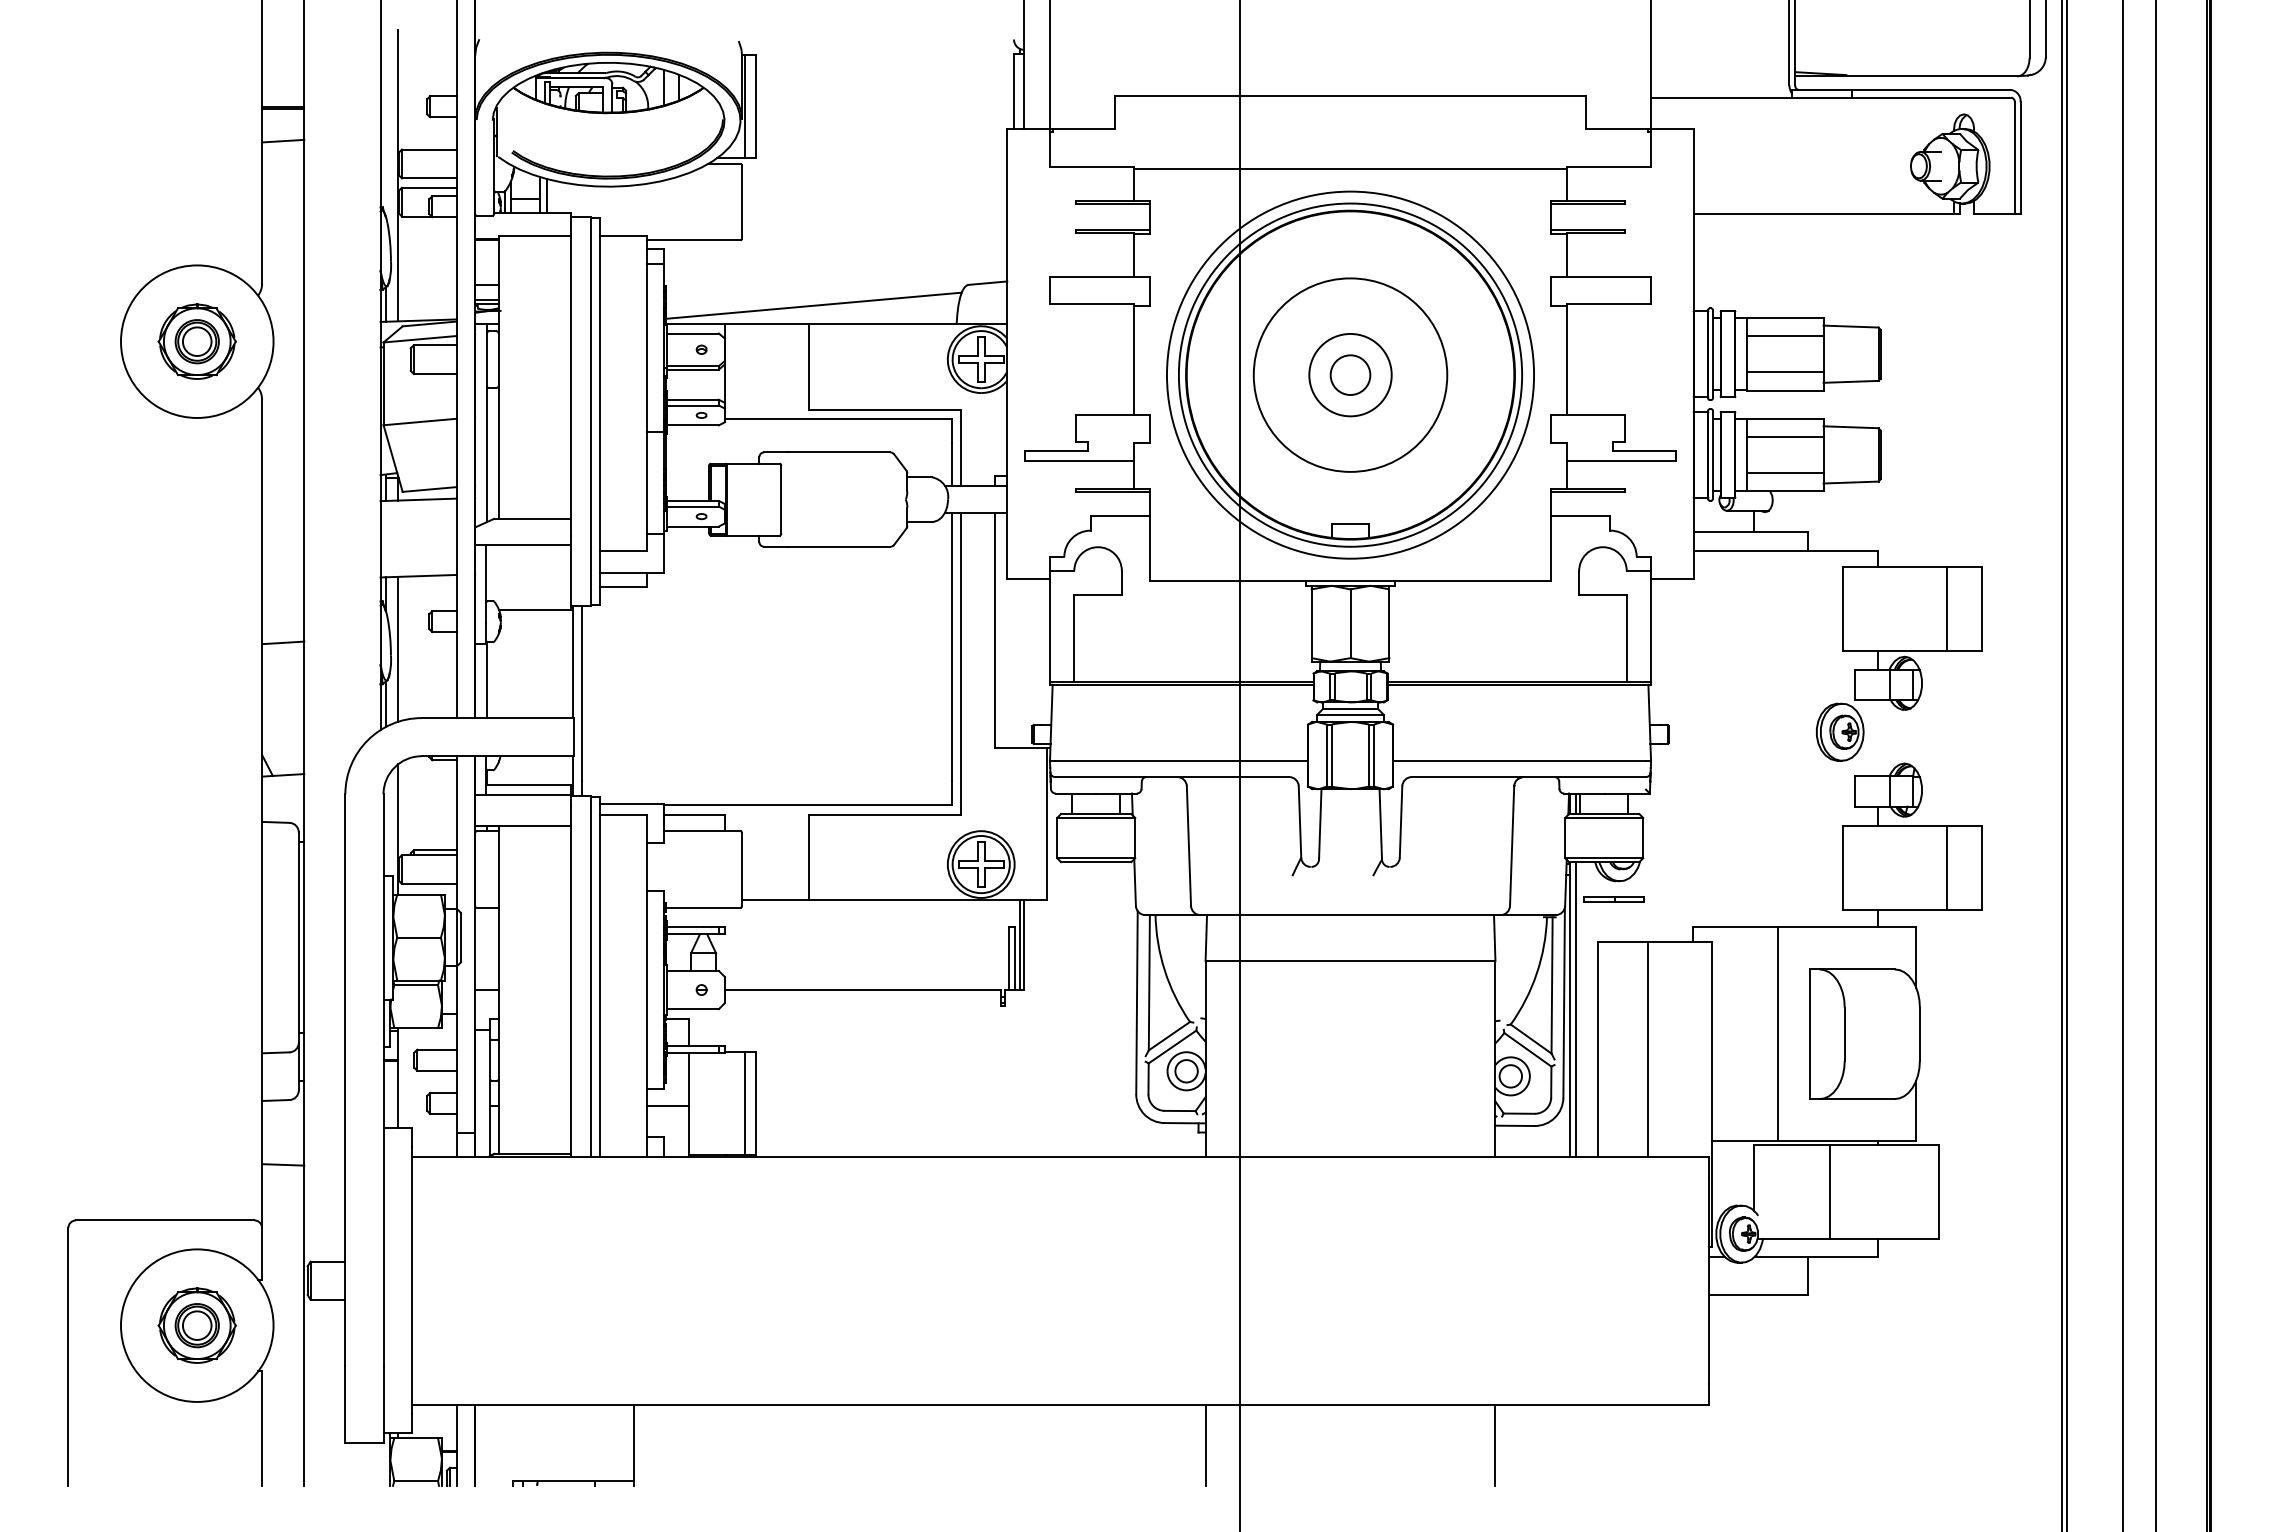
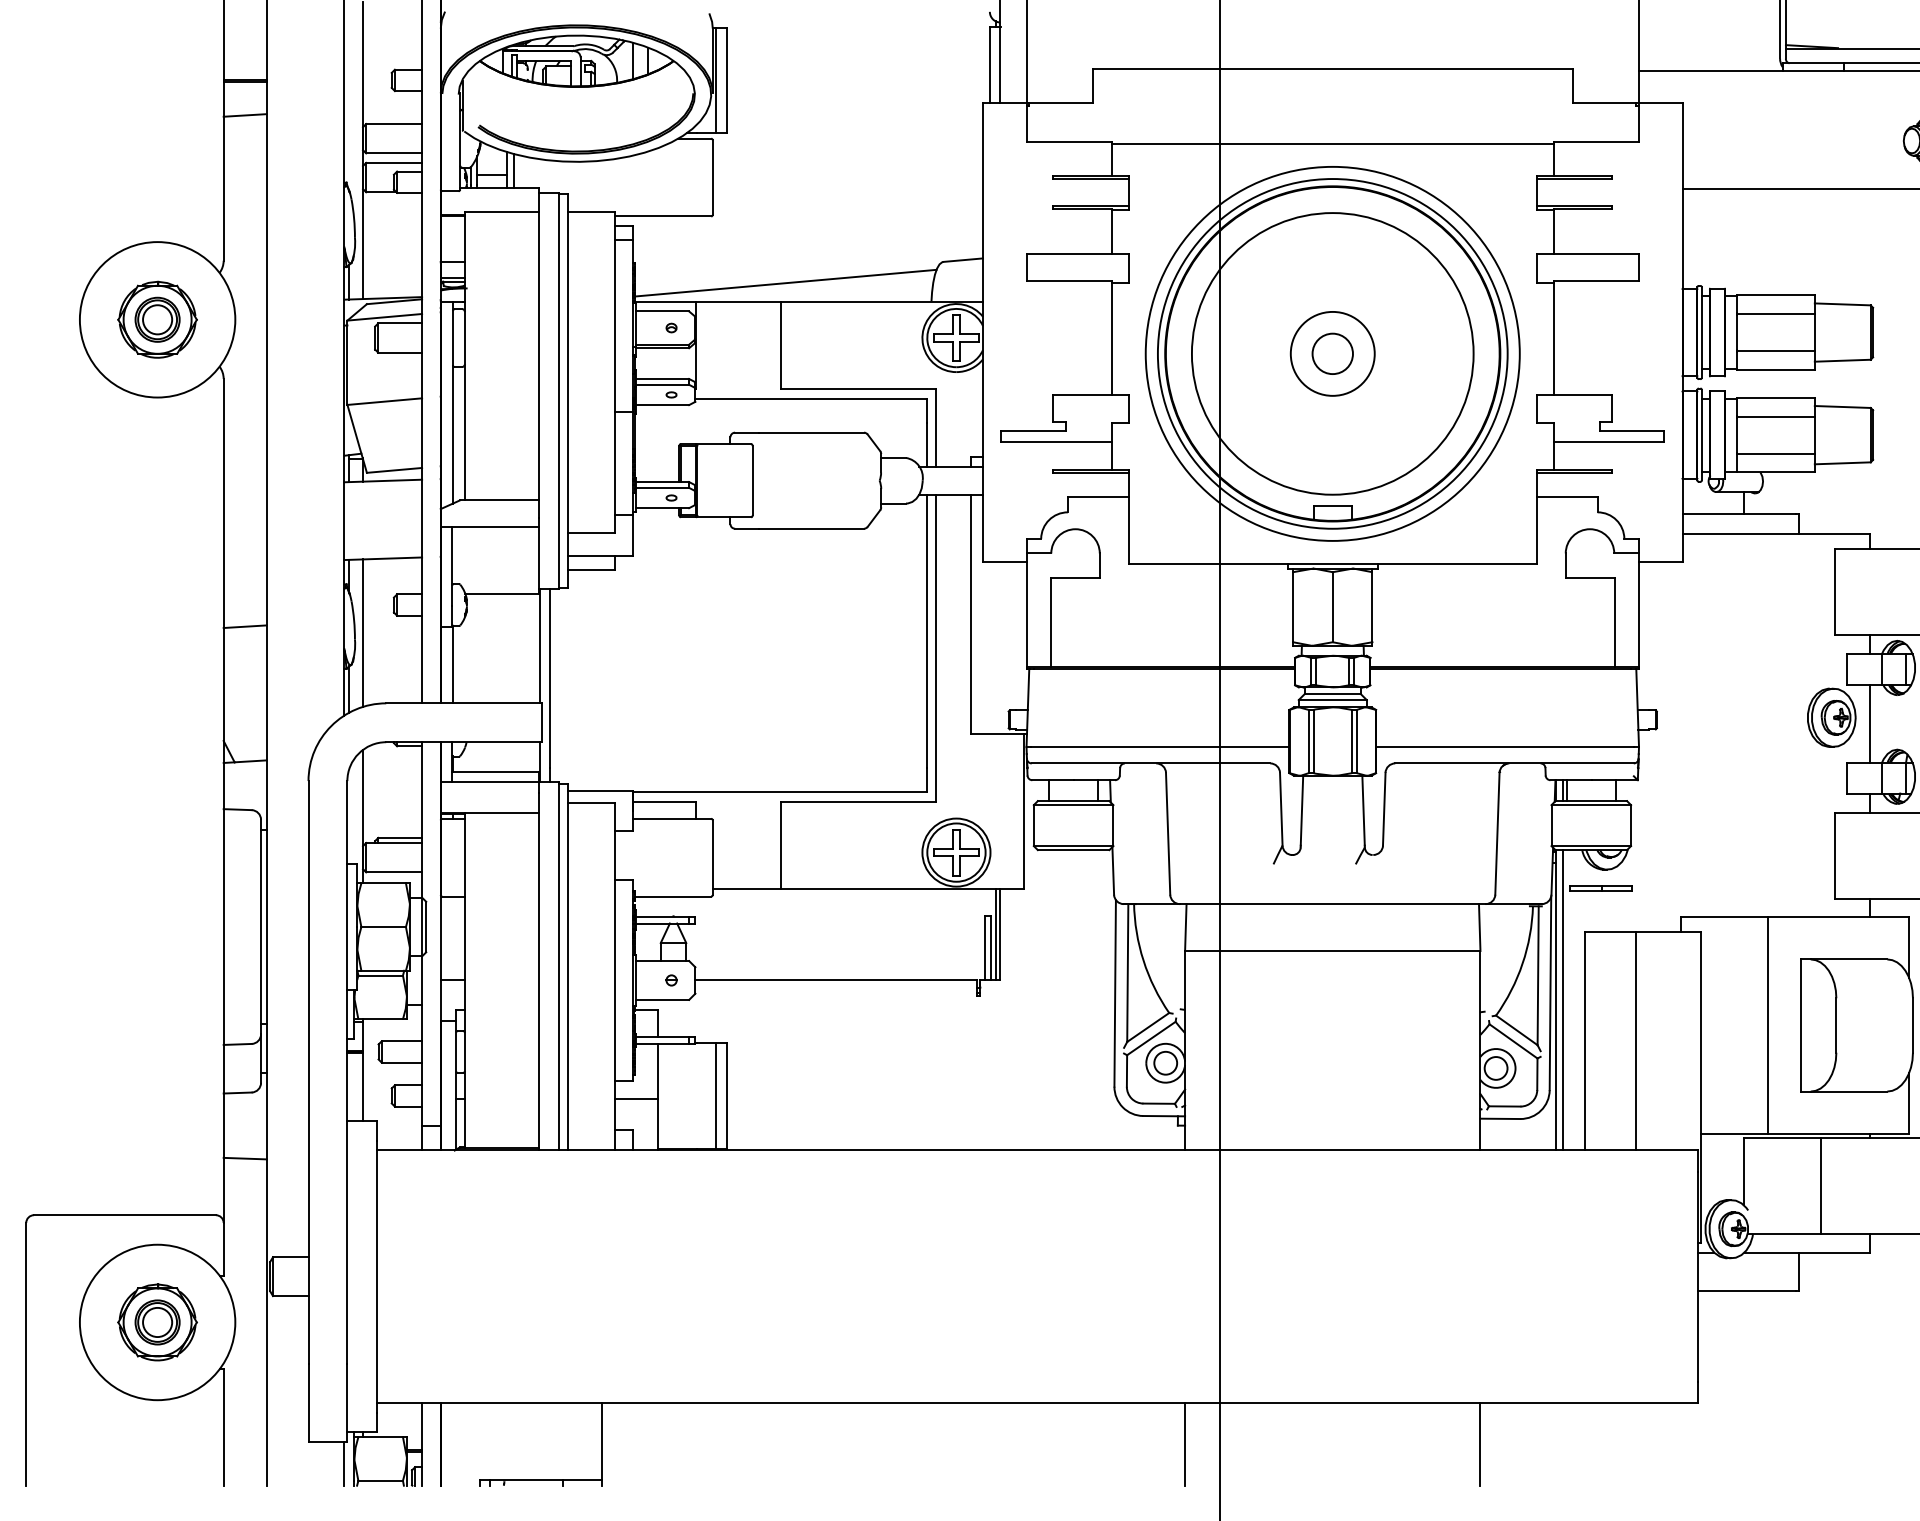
circle: (1350, 374) -> (1332, 353), size x1.43
line: (1877, 738) -> (1869, 724), added
line: (380, 1463) -> (344, 1462), added

